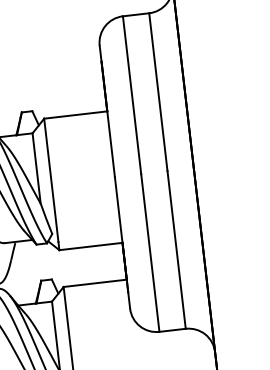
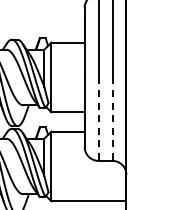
line: (176, 250) -> (112, 119), solid -> dashed
line: (150, 253) -> (98, 119), solid -> dashed

